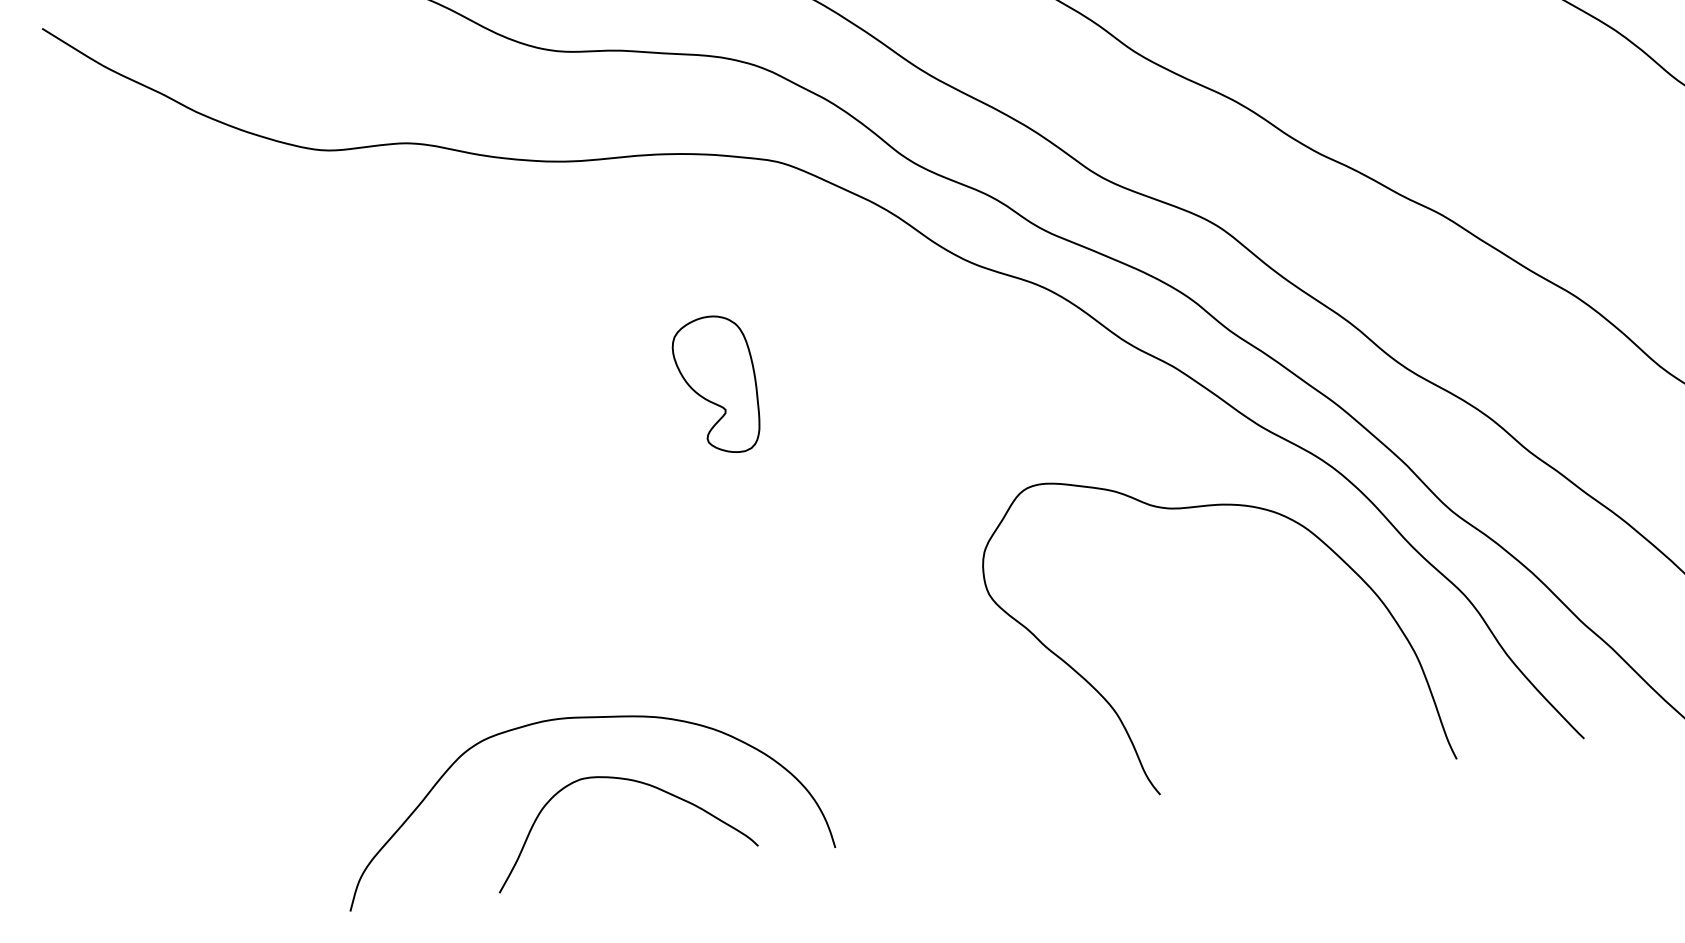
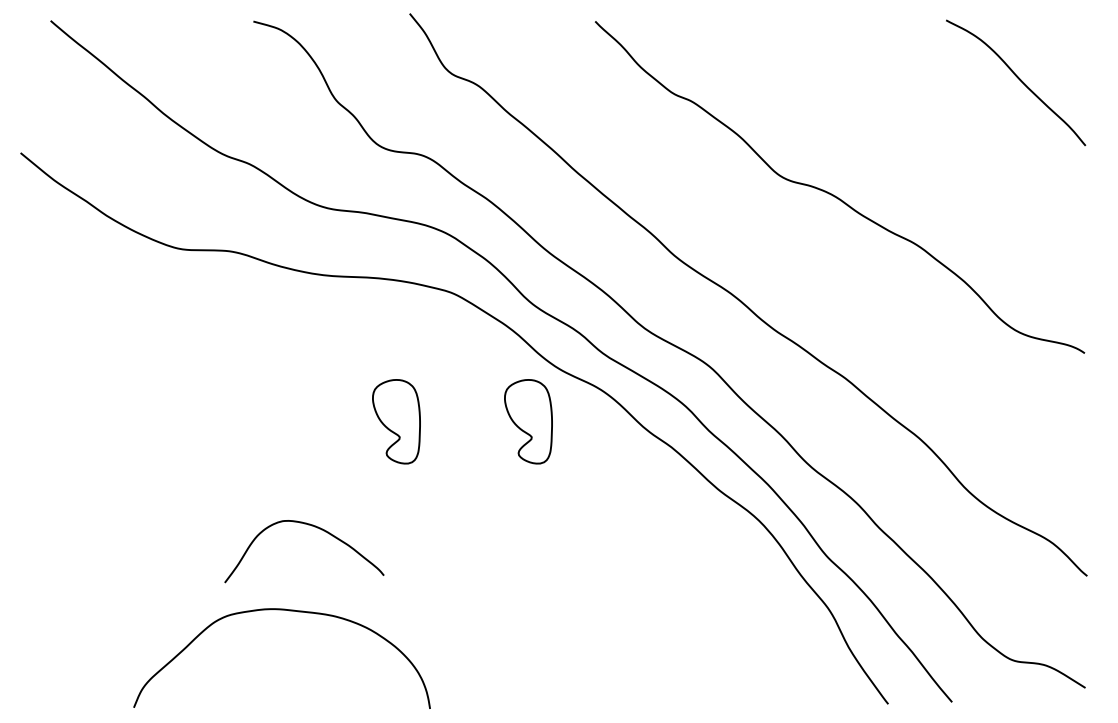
part: (932, 355) -> (528, 421), added
curve: (1198, 508) -> (675, 534), removed
curve: (628, 781) -> (311, 526), moved

